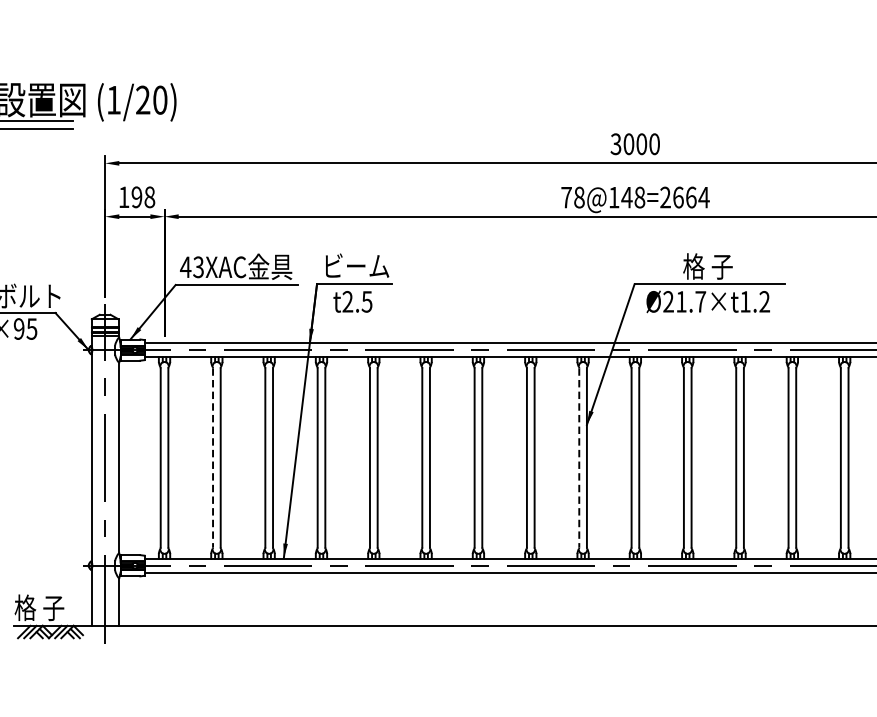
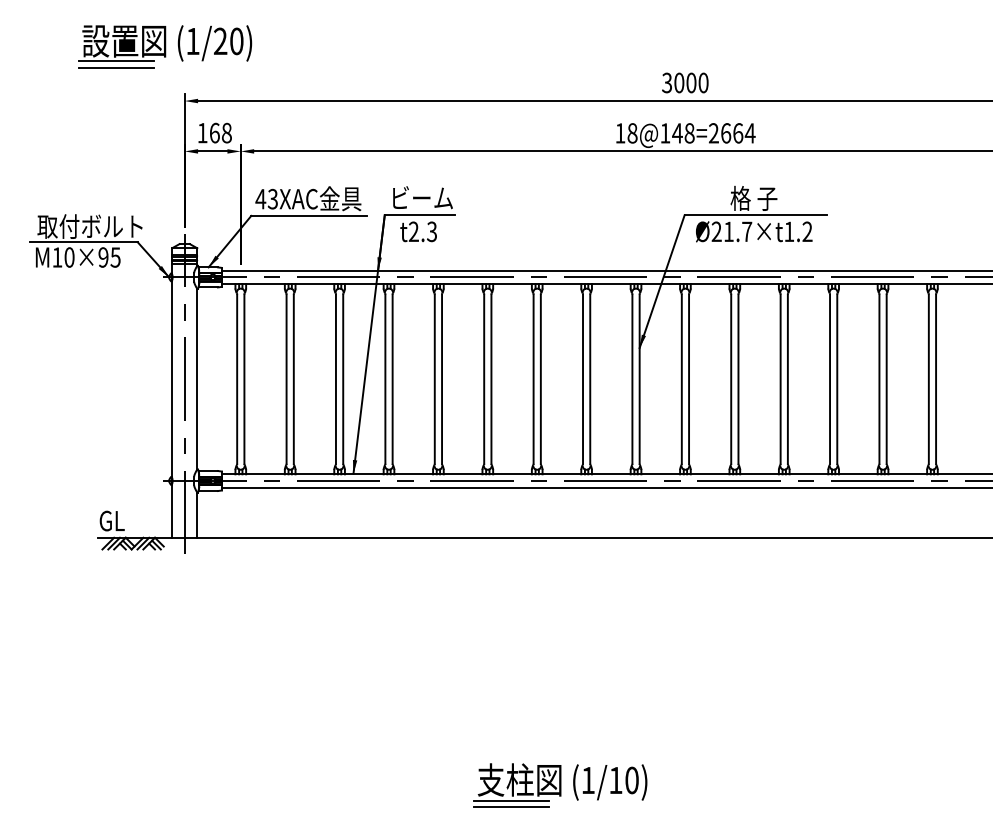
text: (136, 196) -> (214, 132), 198 -> 168
text: (566, 197) -> (620, 133), 78@148=2664 -> 18@148=2664
text: (366, 301) -> (431, 231), t2.5 -> t2.3
line: (212, 458) -> (286, 379), dashed -> solid
line: (579, 458) -> (632, 379), dashed -> solid
text: (39, 607) -> (122, 520), 格 子 -> GL

